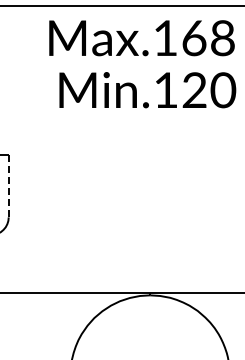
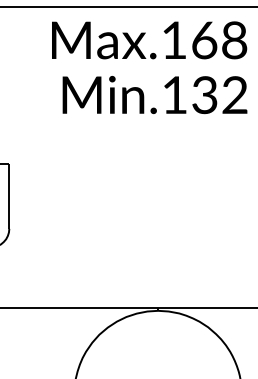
text: (209, 90) -> (220, 95), Min.120 -> Min.132
line: (8, 186) -> (9, 196), dashed -> solid

